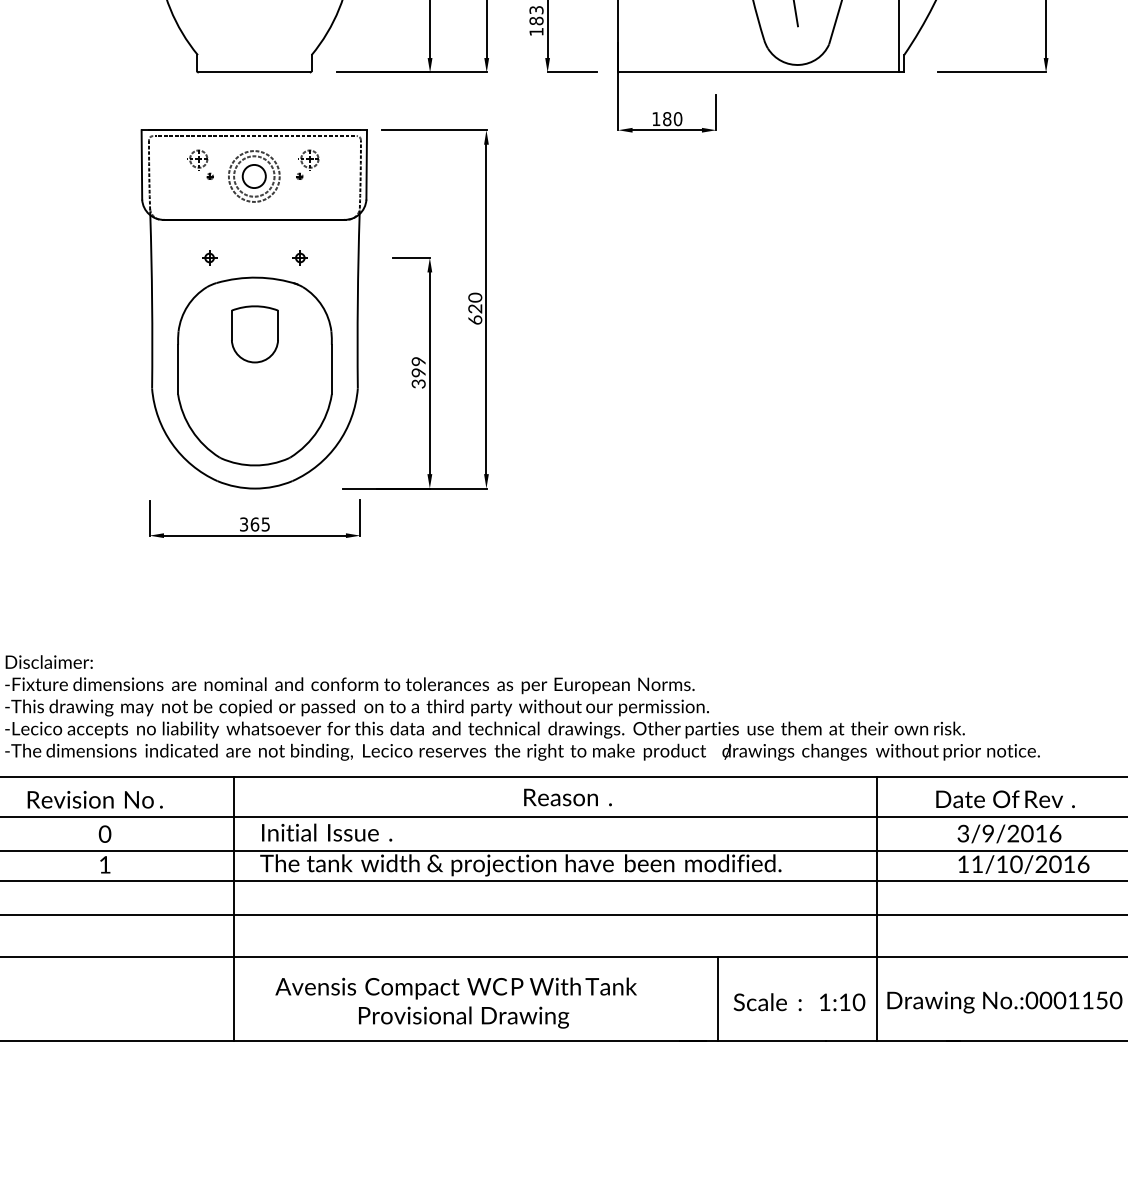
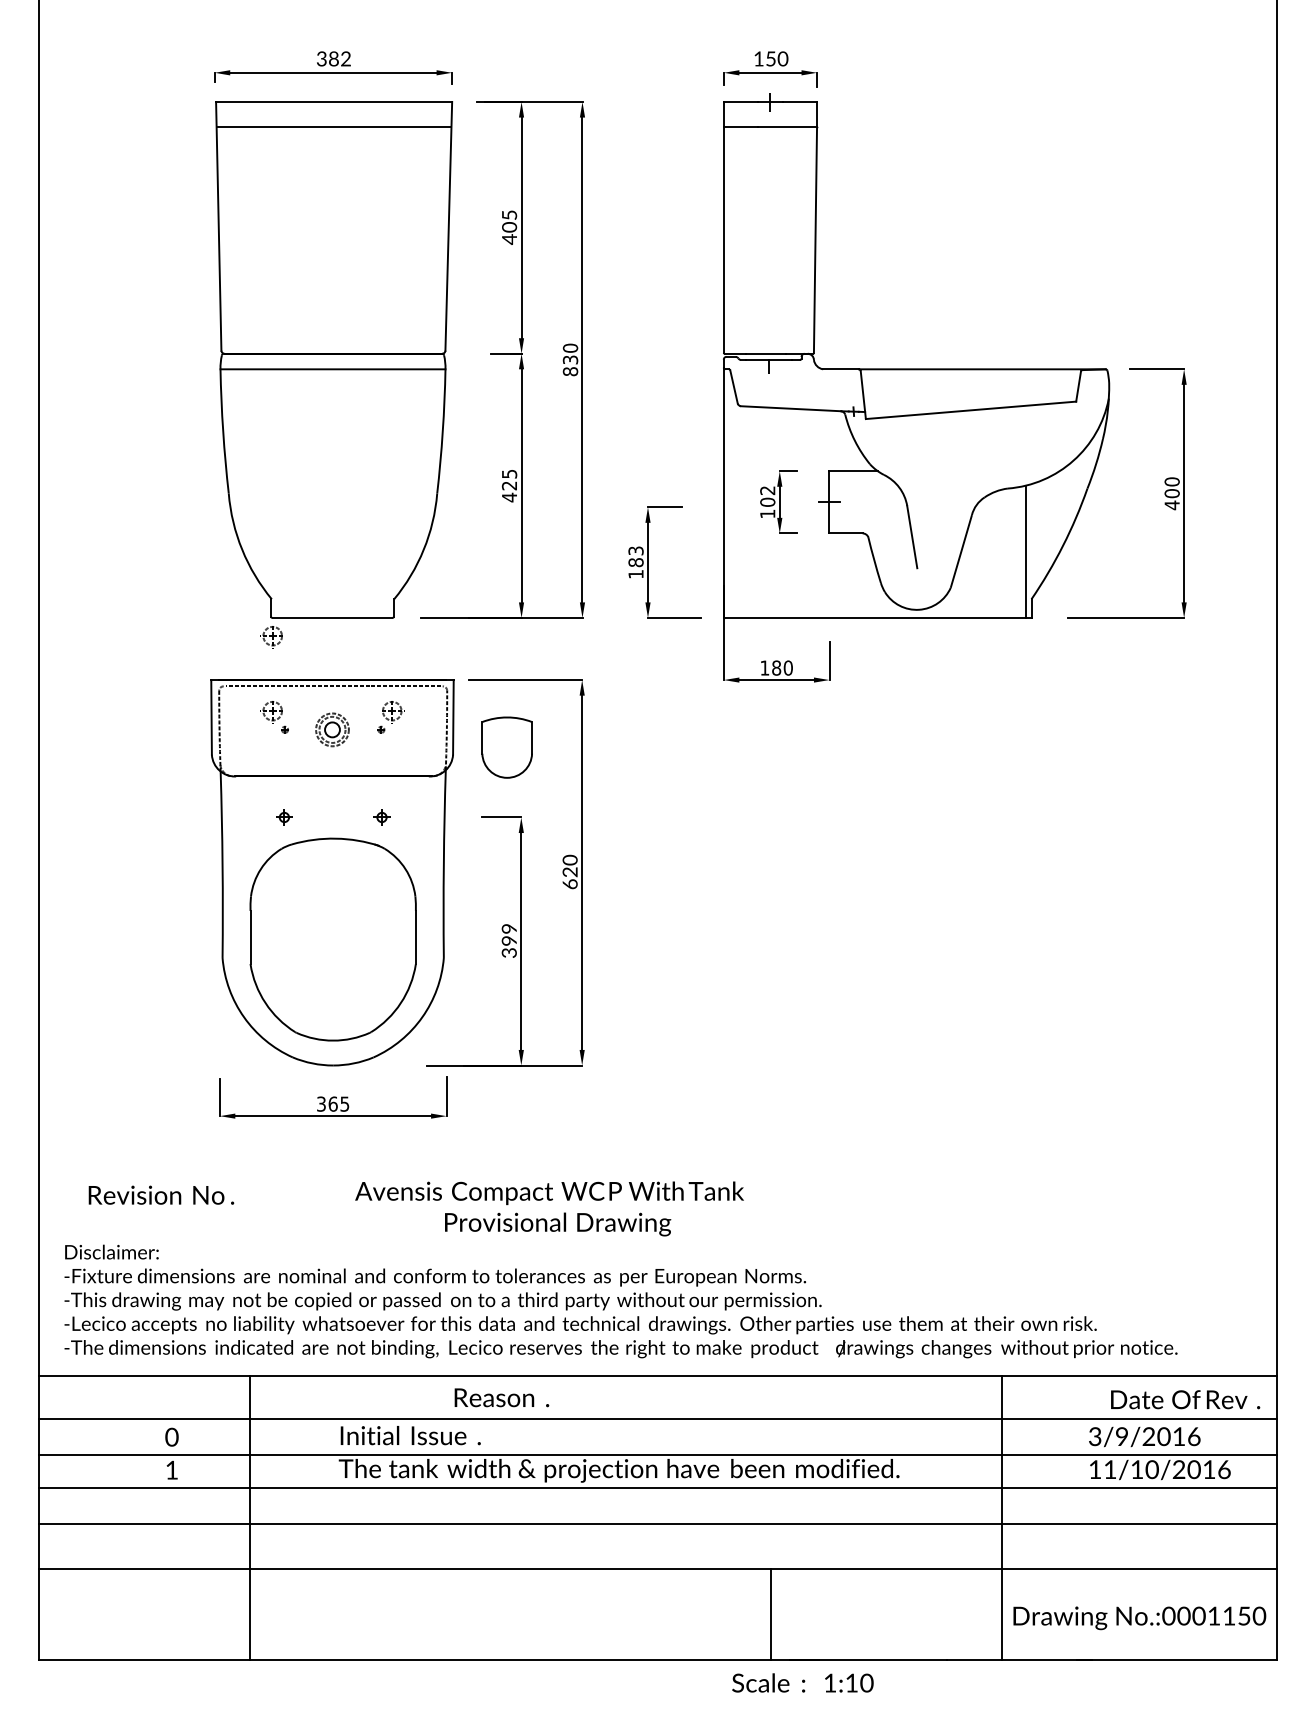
part: (197, 90) -> (271, 637), added
part: (254, 176) -> (332, 729), size x0.6
part: (254, 334) -> (506, 747), moved
text: (567, 797) -> (501, 1397), moved
text: (95, 799) -> (161, 1194), moved
text: (1005, 799) -> (1185, 1399), moved
line: (233, 908) -> (249, 1517), moved
line: (717, 998) -> (770, 1614), moved
text: (799, 1001) -> (802, 1682), moved
text: (456, 1002) -> (549, 1208), moved

